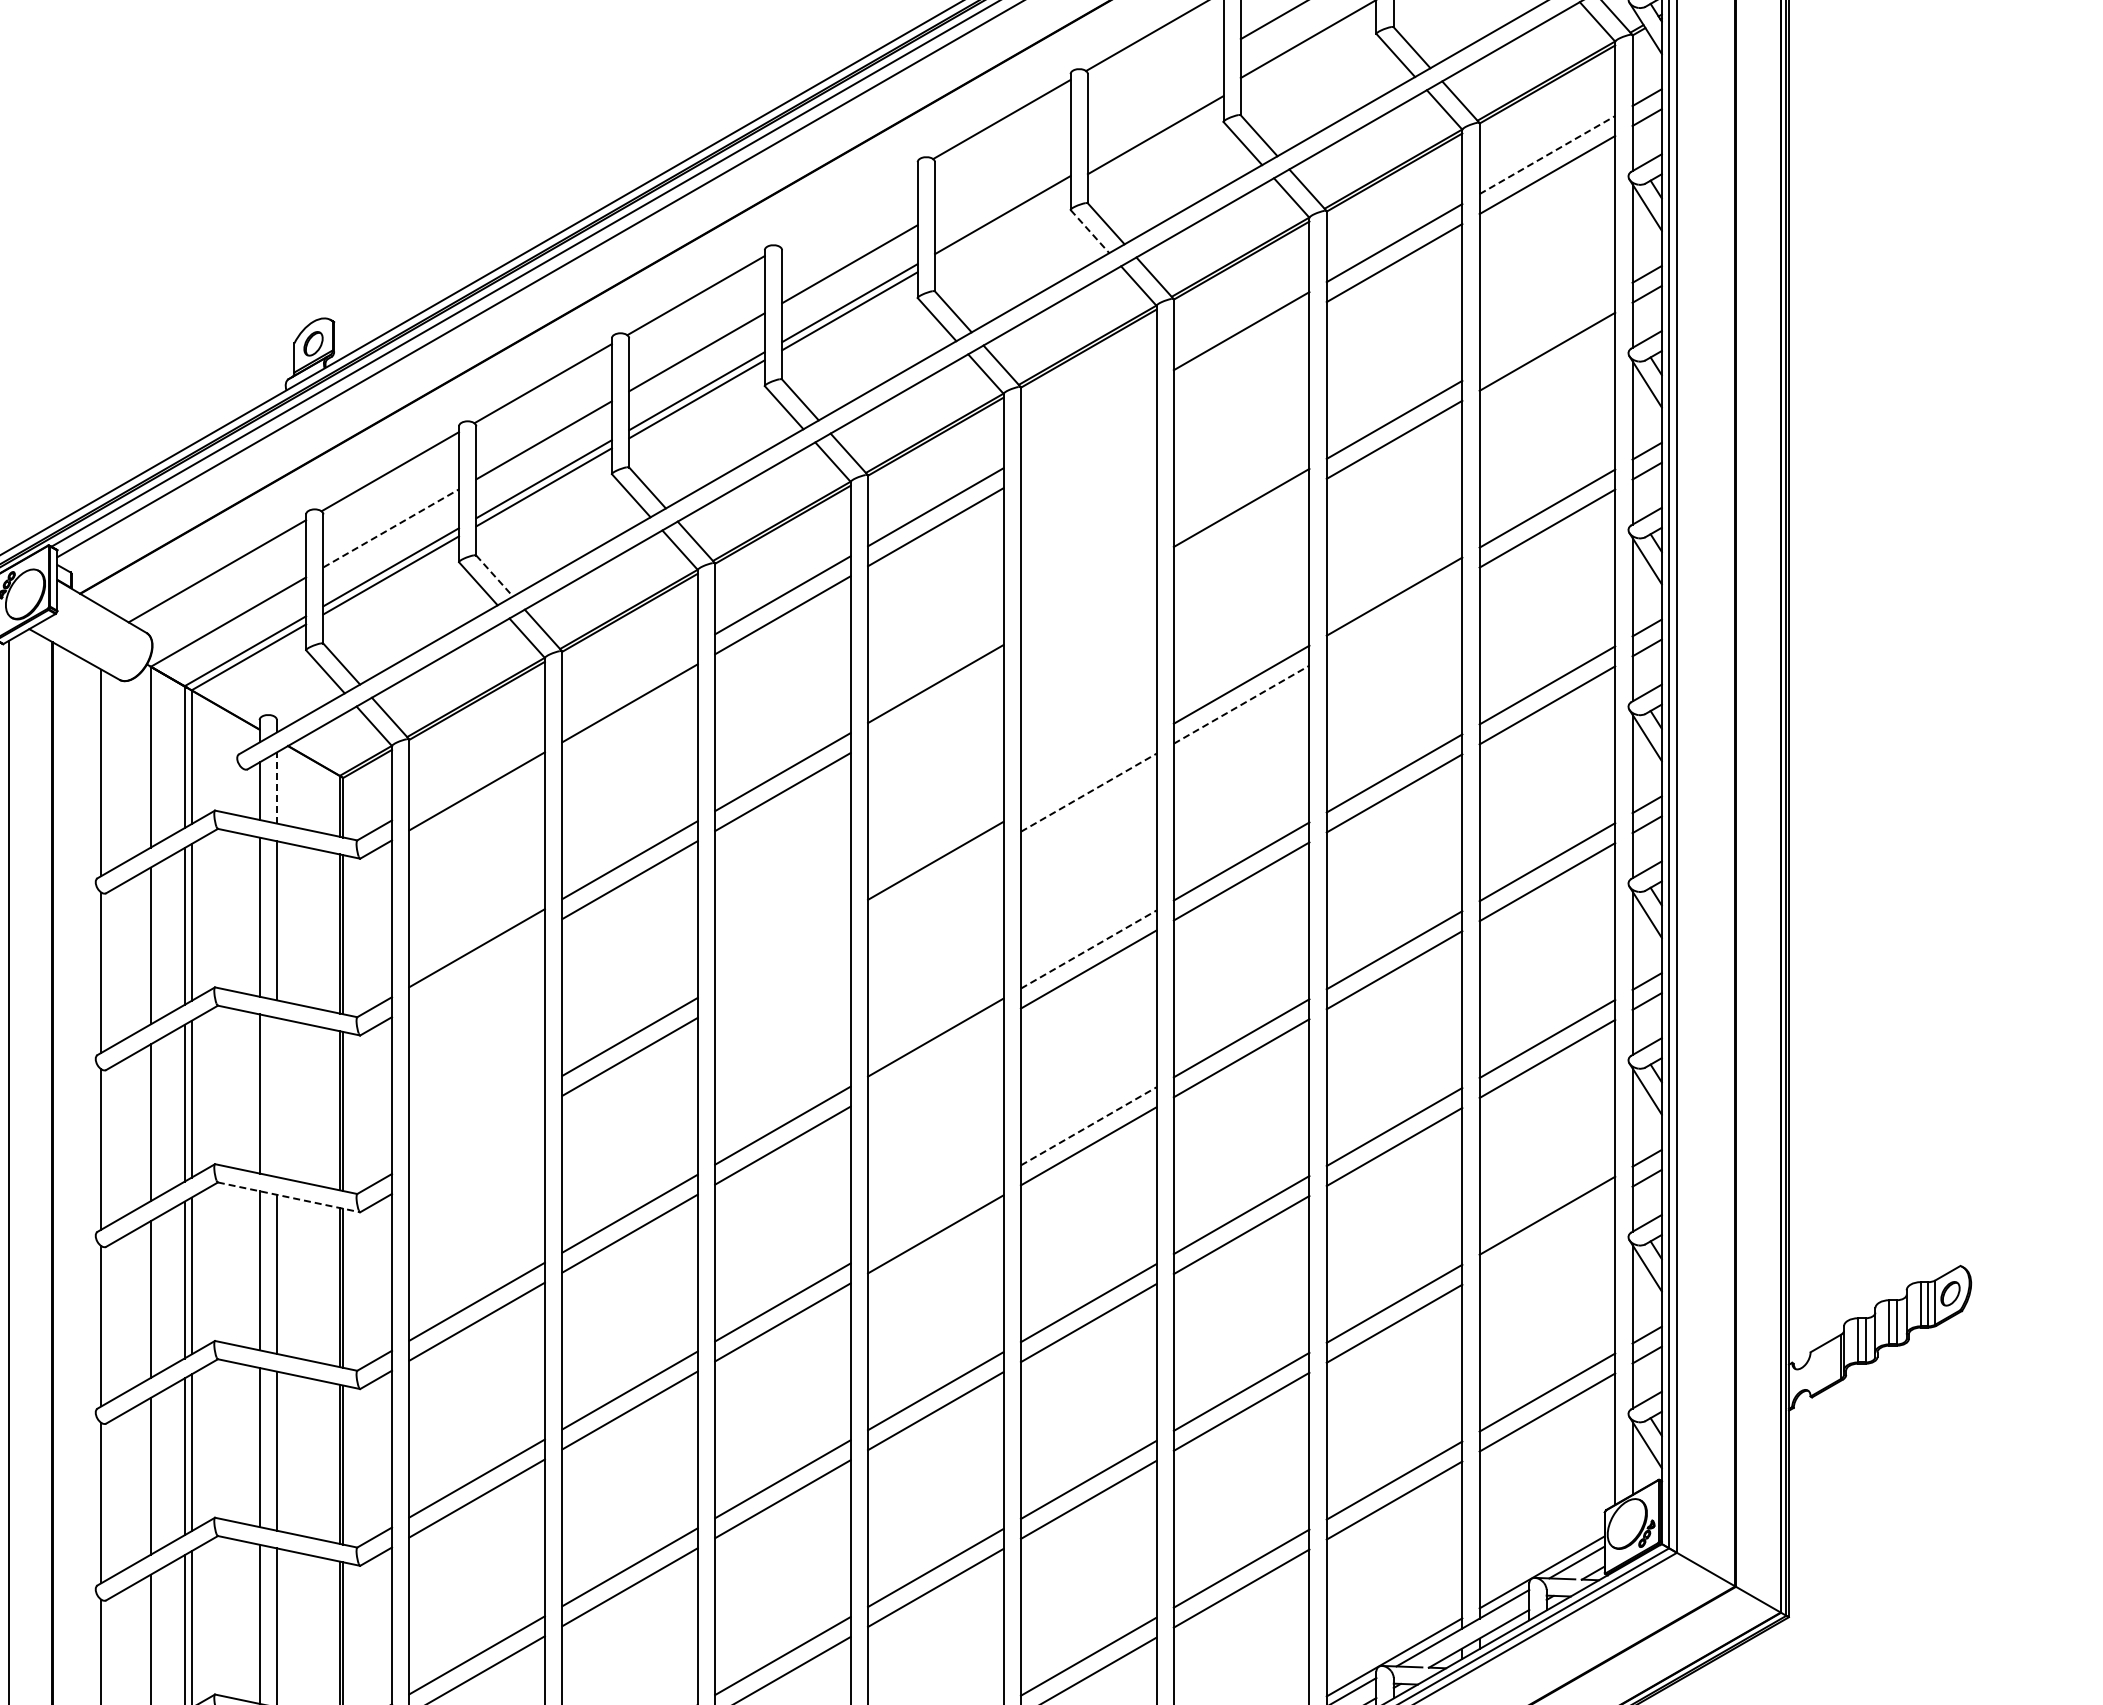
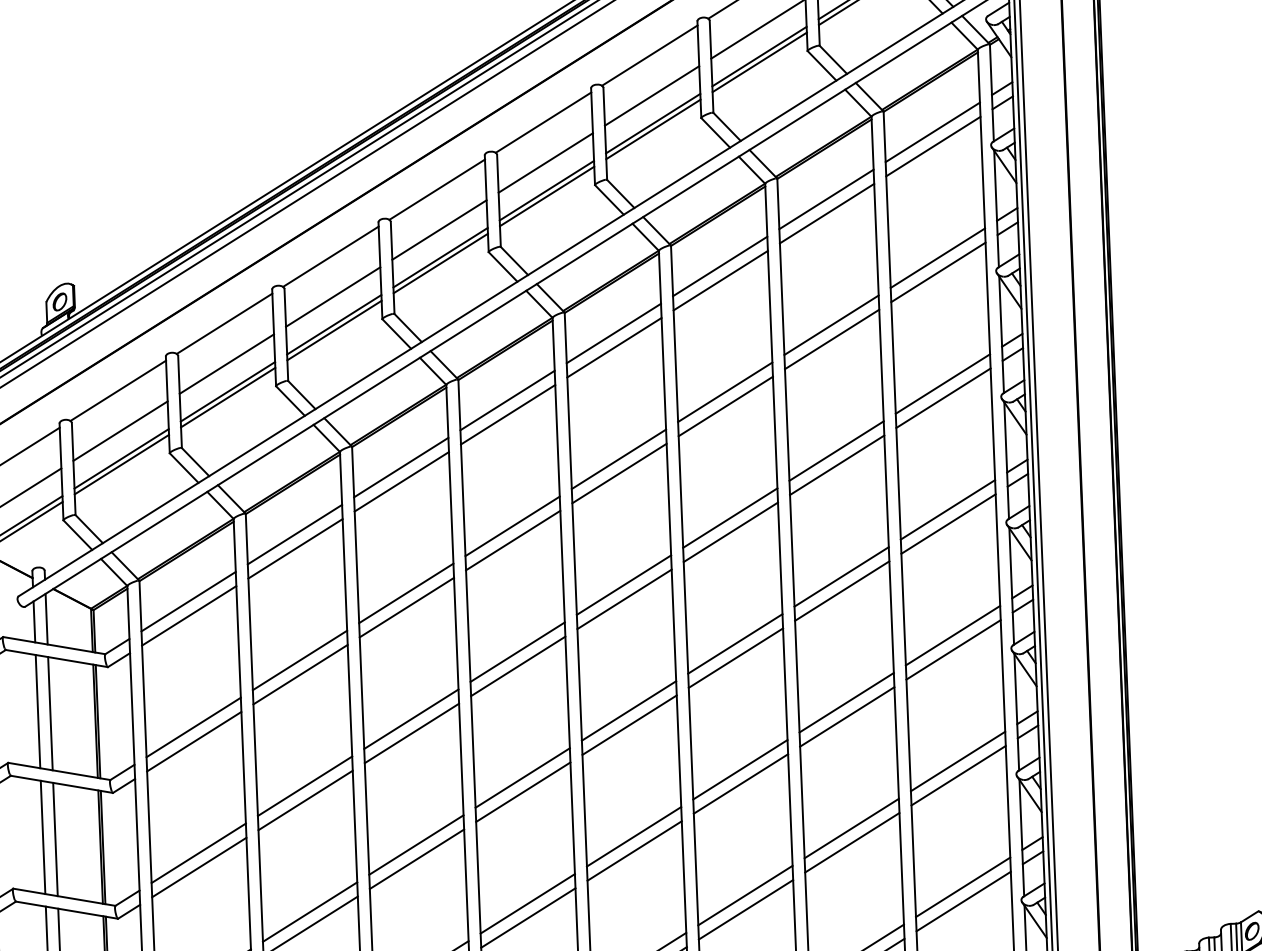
line: (1308, 47) -> (759, 62), added
line: (1155, 88) -> (651, 96), added
line: (1155, 127) -> (653, 123), added
line: (1547, 154) -> (932, 131), dashed -> solid
line: (1002, 176) -> (545, 163), added
line: (848, 207) -> (436, 189), added
line: (1002, 223) -> (546, 196), added
line: (1090, 231) -> (609, 199), dashed -> solid
line: (1547, 331) -> (937, 257), added
line: (1241, 351) -> (720, 280), added
line: (1088, 419) -> (613, 333), added
line: (1088, 439) -> (614, 347), added
line: (1241, 527) -> (725, 406), added
line: (391, 528) -> (120, 431), dashed -> solid
line: (494, 576) -> (195, 462), dashed -> solid
line: (1088, 595) -> (618, 458), added
line: (1088, 615) -> (619, 473), added
line: (1394, 616) -> (837, 465), added
line: (629, 683) -> (294, 534), added
line: (935, 703) -> (512, 540), added
line: (1242, 704) -> (731, 532), dashed -> solid
line: (476, 771) -> (188, 601), added
line: (1088, 772) -> (623, 584), added
line: (276, 788) -> (46, 619), dashed -> solid
line: (1089, 792) -> (625, 599), dashed -> solid
line: (935, 880) -> (518, 666), added
line: (782, 948) -> (411, 718), added
line: (1089, 949) -> (629, 710), dashed -> solid
line: (476, 968) -> (193, 741), added
line: (782, 968) -> (411, 733), added
line: (935, 1057) -> (523, 792), added
line: (276, 1097) -> (55, 839), added
line: (476, 1124) -> (198, 852), added
line: (1089, 1126) -> (634, 836), dashed -> solid
line: (476, 1144) -> (198, 867), added
line: (288, 1197) -> (66, 910), dashed -> solid
line: (935, 1214) -> (527, 903), added
line: (1547, 1235) -> (963, 901), added

